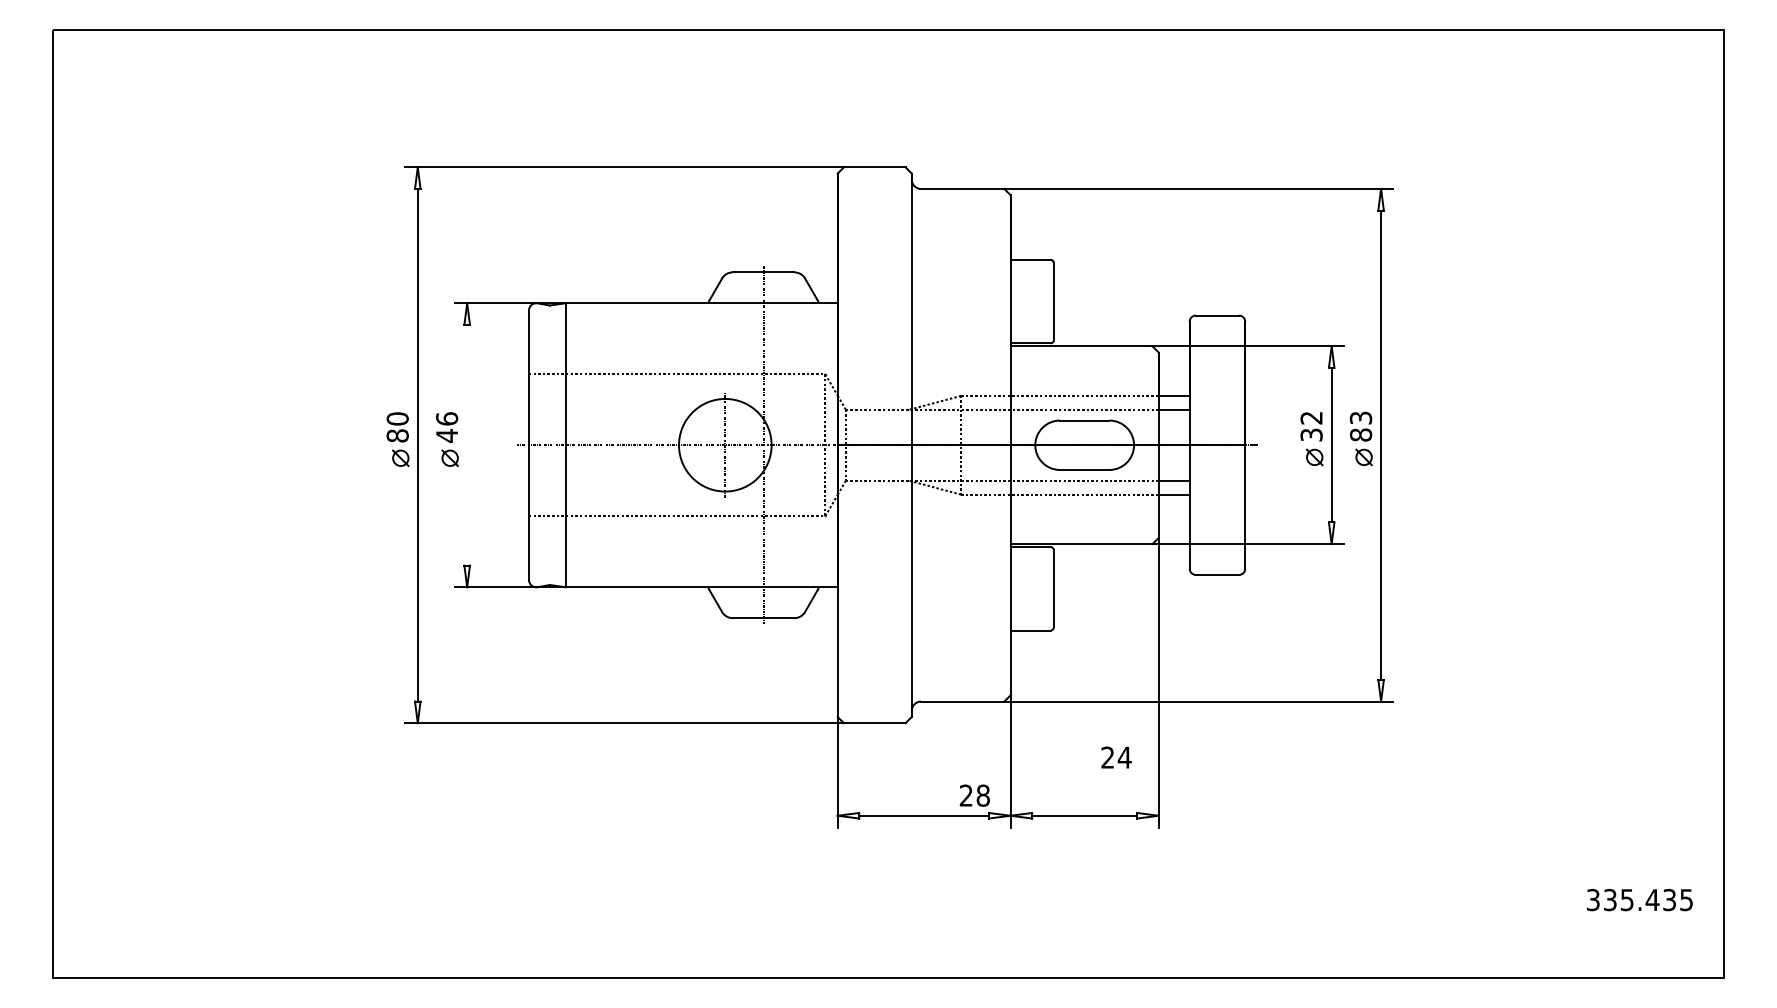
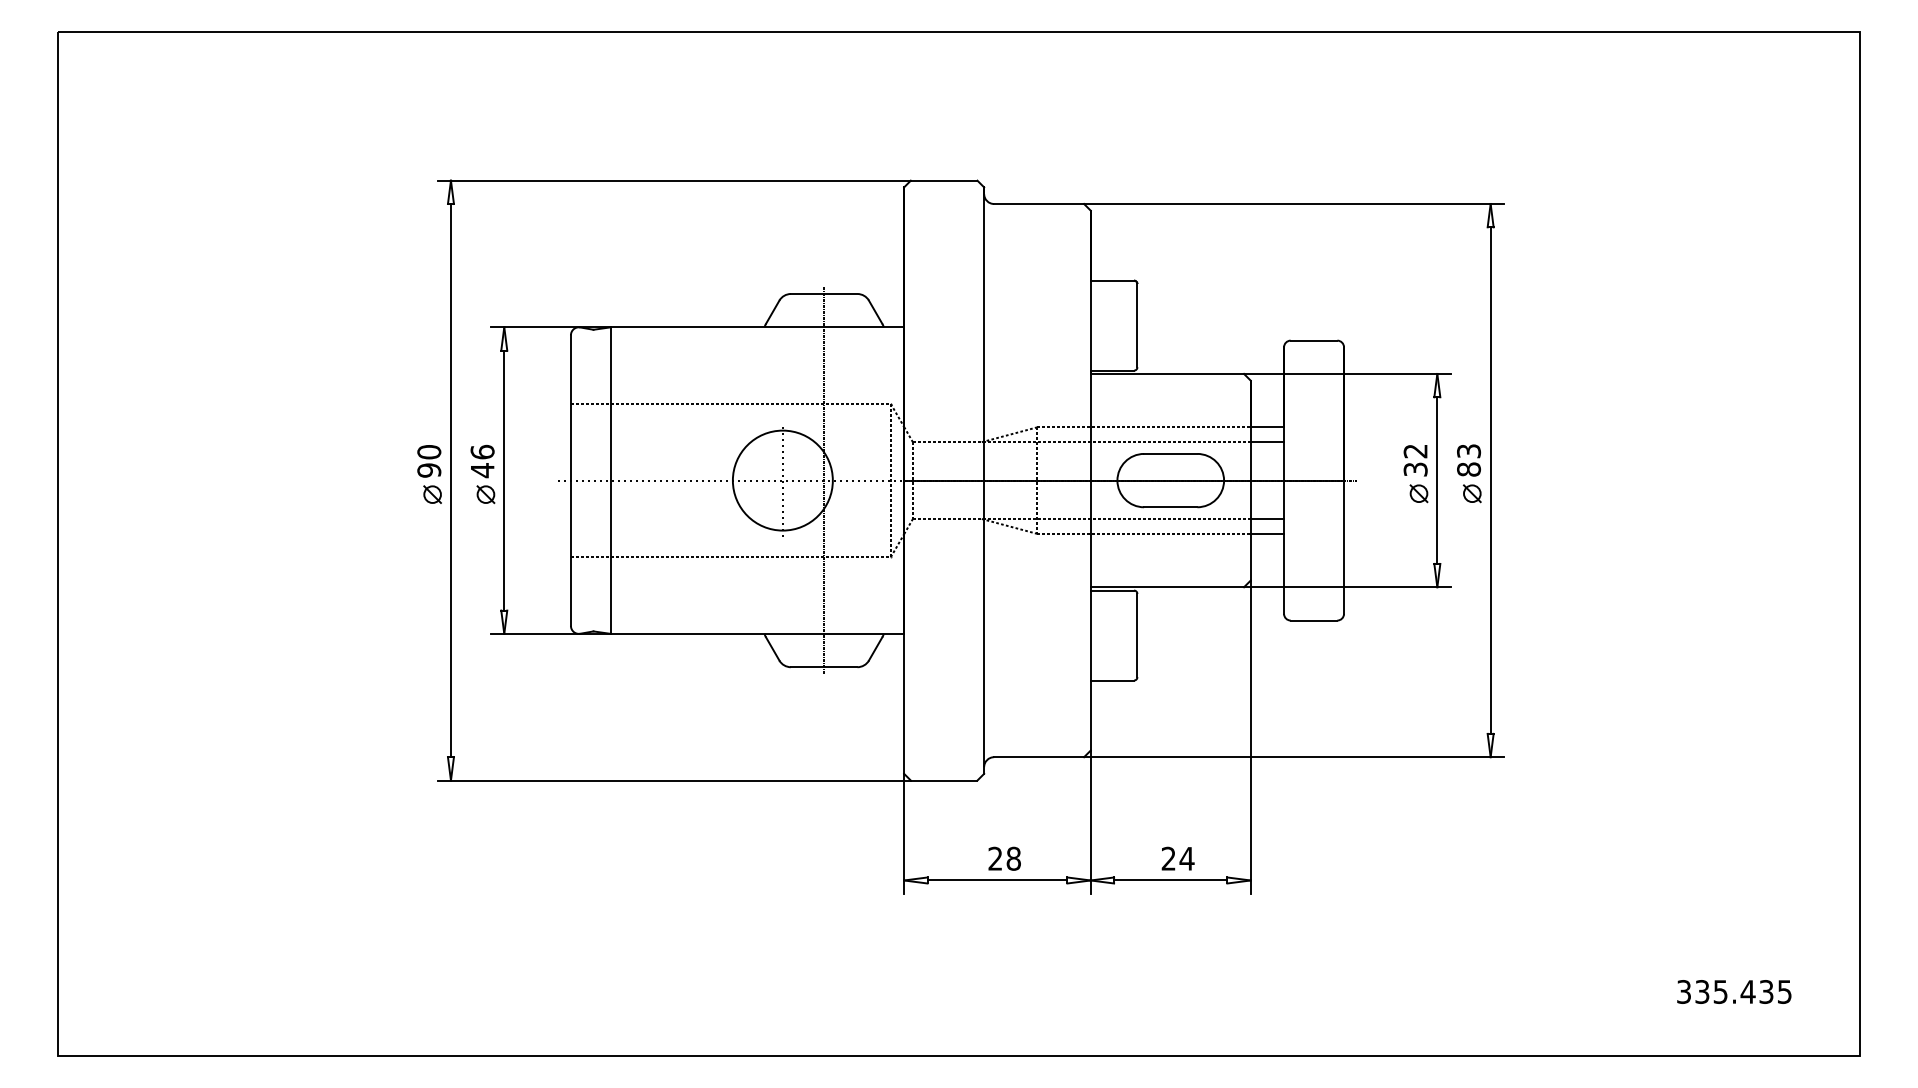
text: (397, 435) -> (429, 470), 80 -> 90
line: (467, 444) -> (504, 479), added
text: (1116, 757) -> (1178, 858), moved
text: (974, 795) -> (1004, 858), moved
text: (1639, 900) -> (1733, 992), moved

